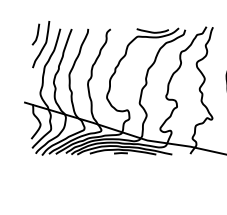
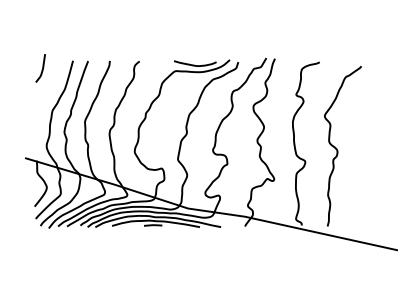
curve: (43, 45) -> (50, 83), removed

